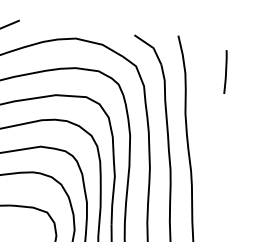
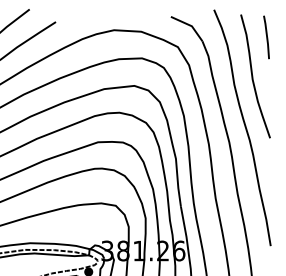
curve: (205, 108) -> (253, 76), added

